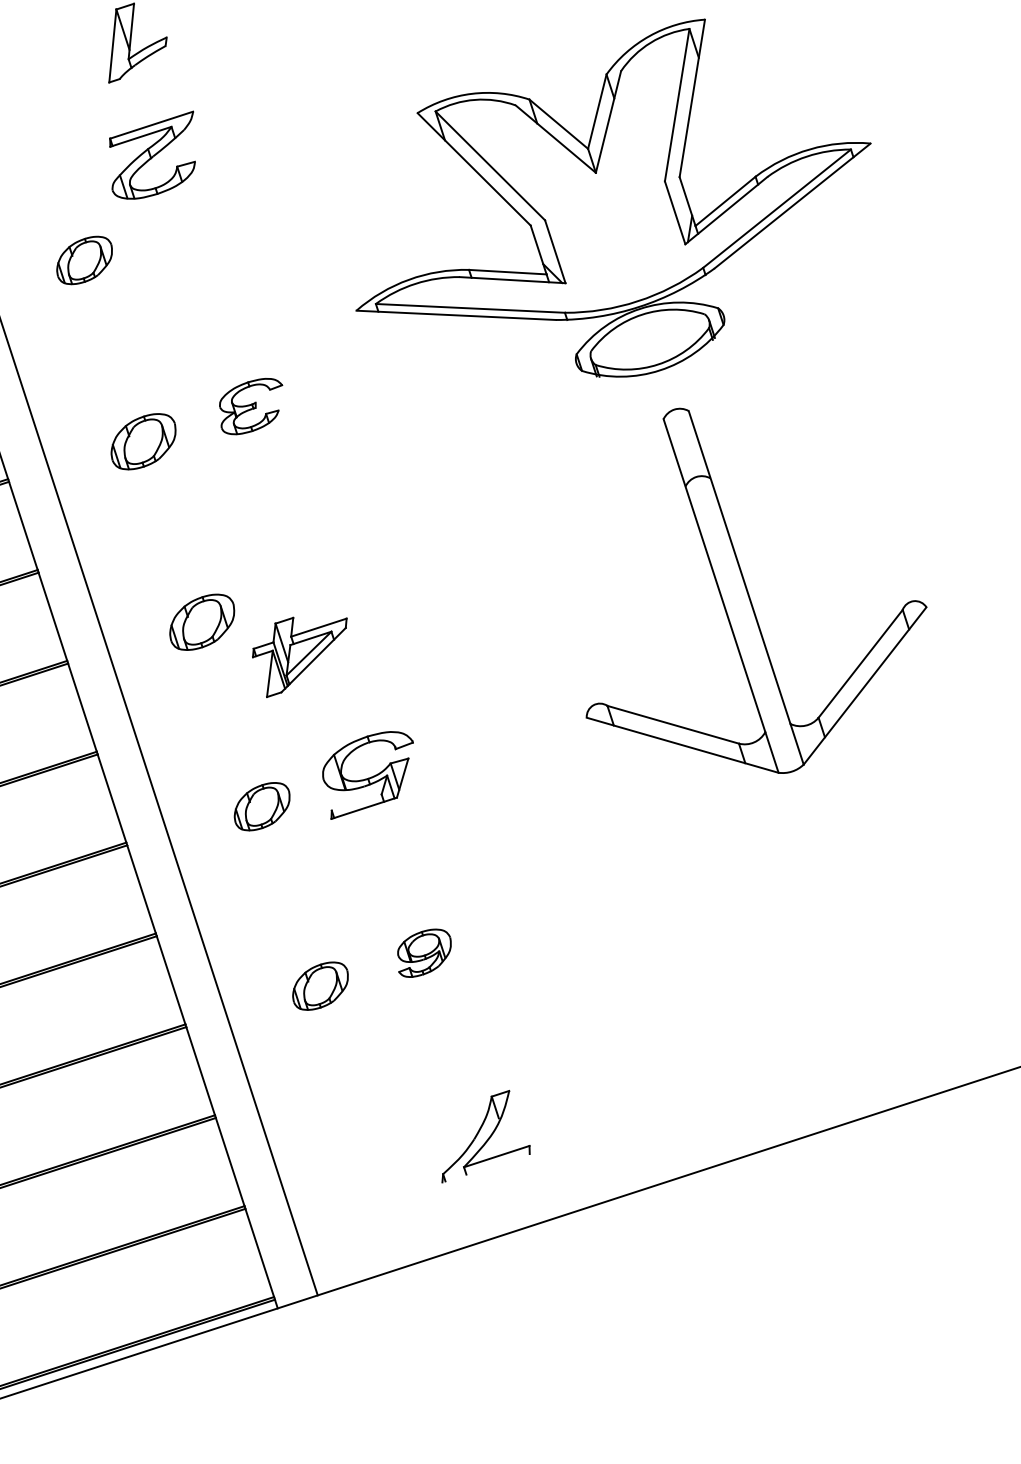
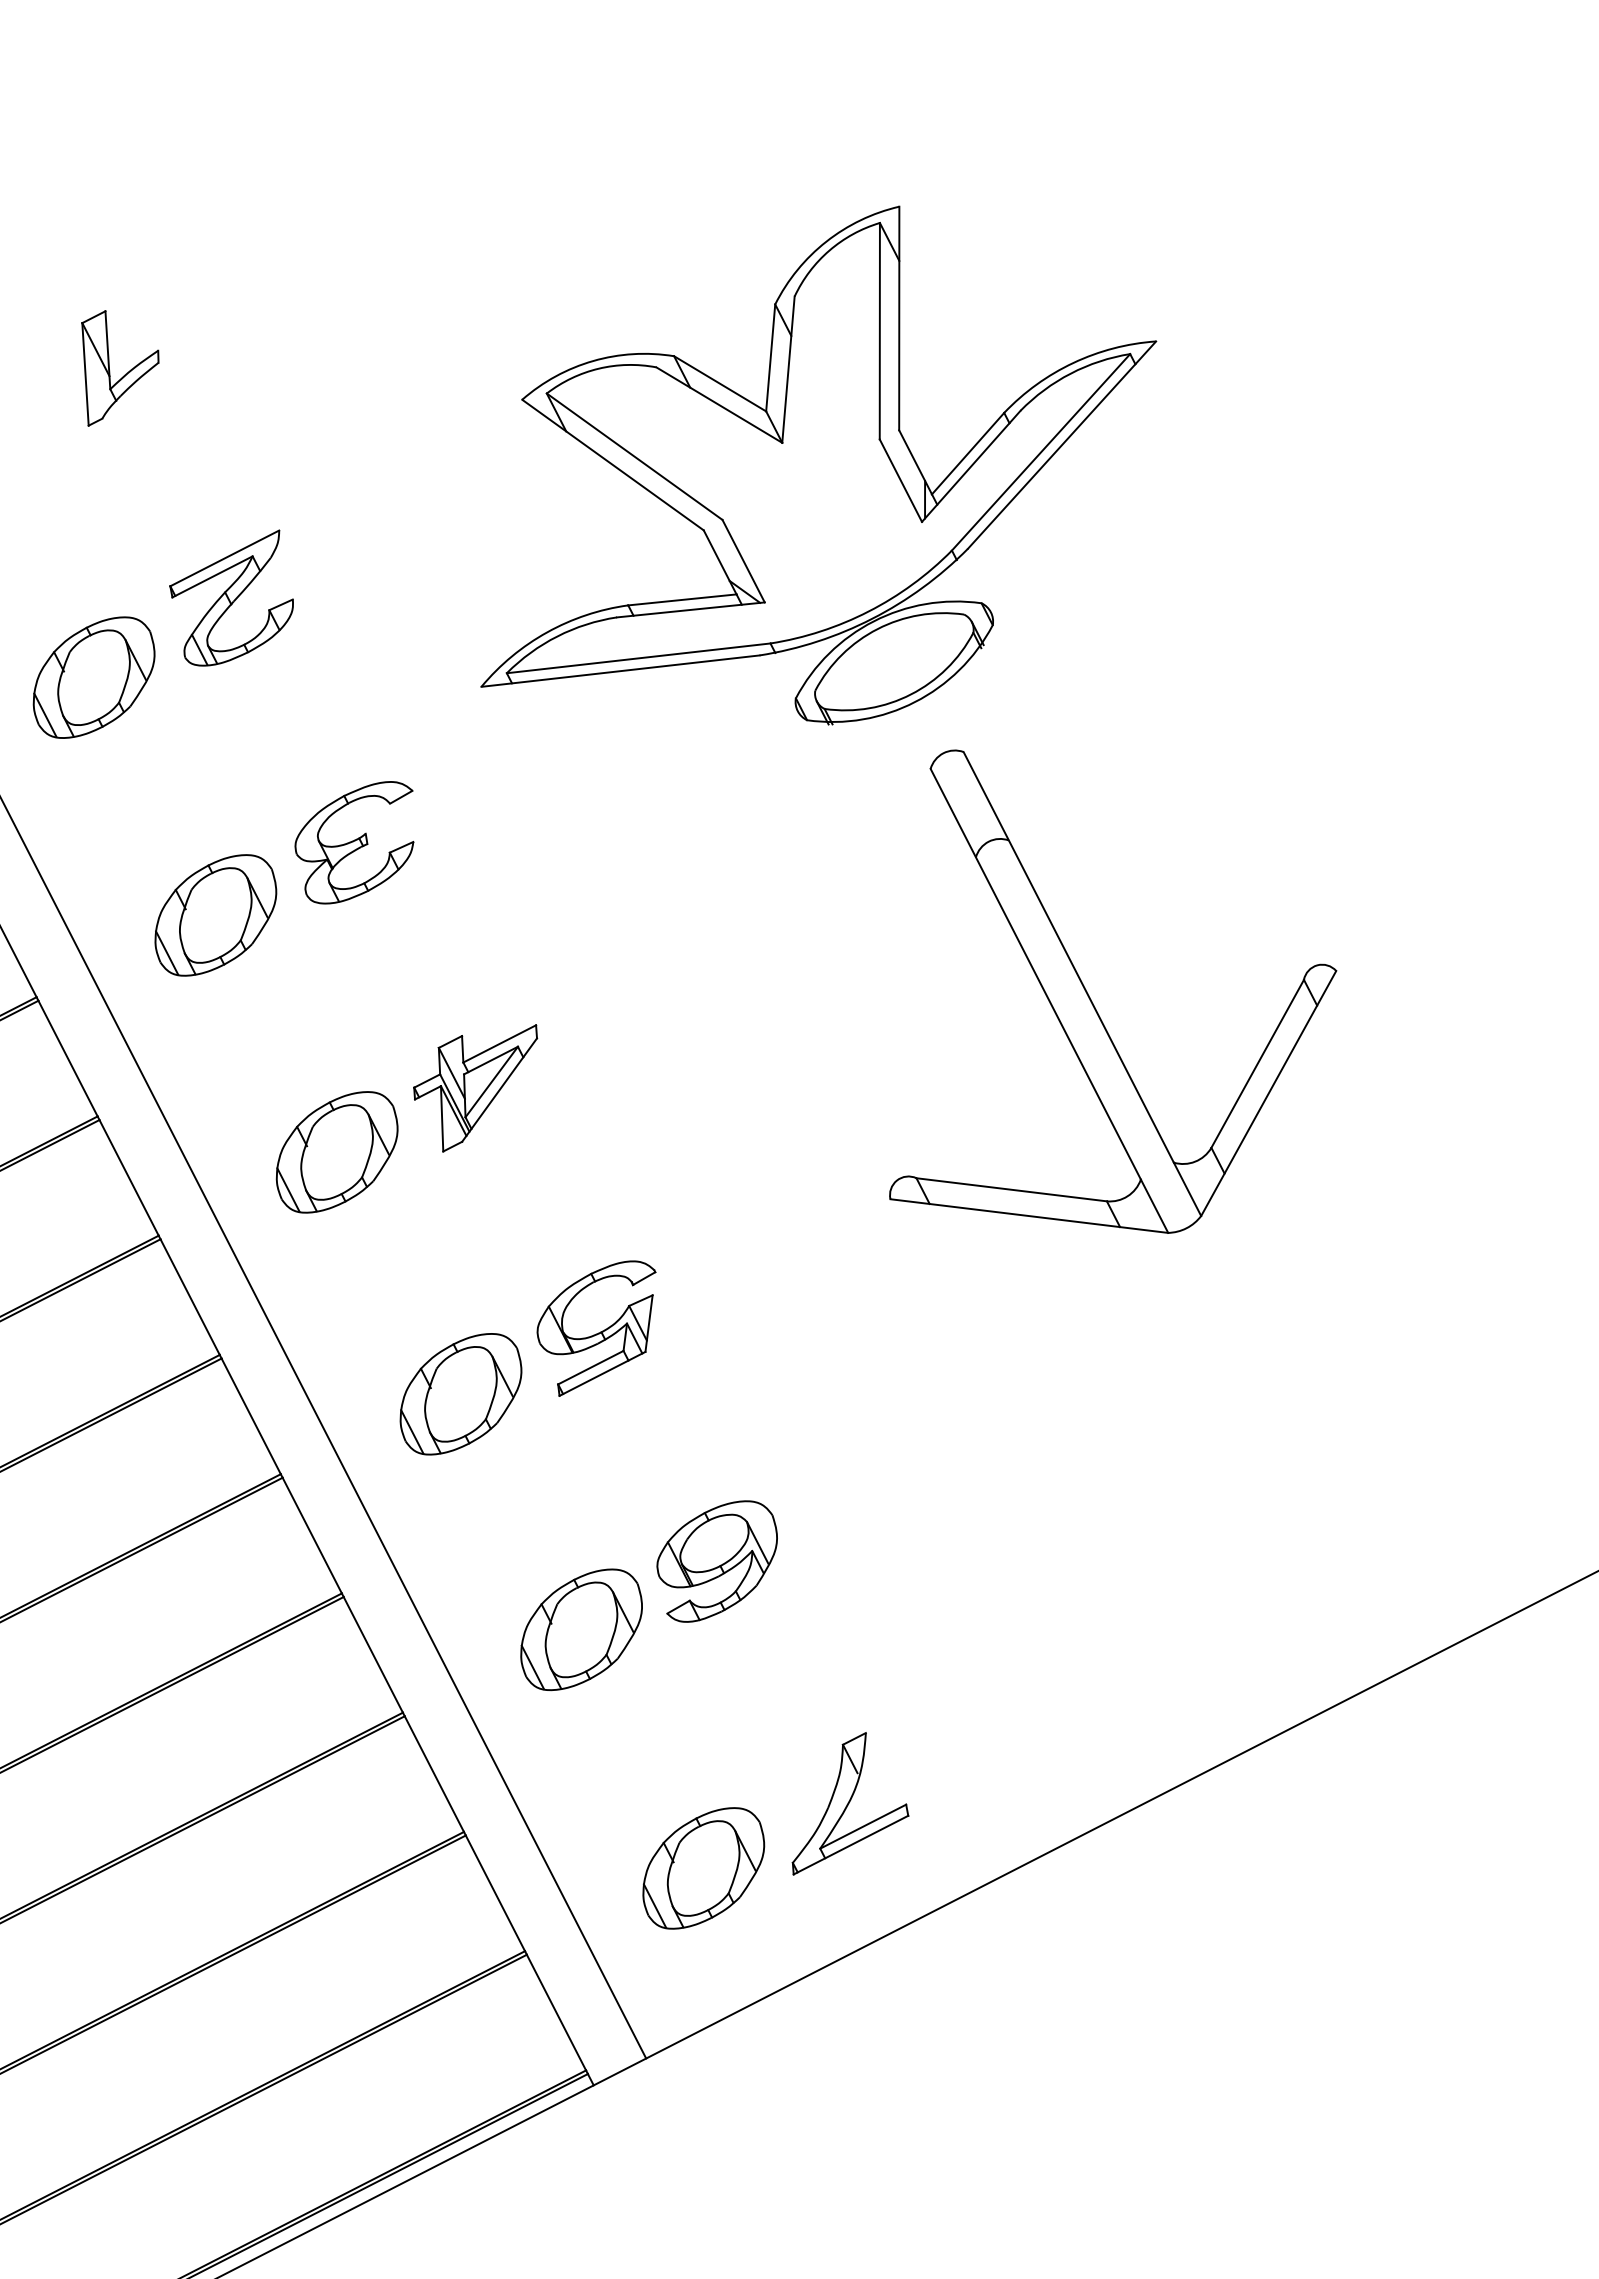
part: (151, 153) -> (231, 597), moved
part: (84, 260) -> (93, 677), size x1.67
part: (249, 406) -> (354, 842), size x1.43
part: (143, 441) -> (215, 915), size x1.43
part: (201, 622) -> (336, 1152), size x1.43
part: (296, 656) -> (475, 1088), moved
line: (356, 802) -> (590, 1367), added
part: (261, 806) -> (460, 1394), size x1.67
part: (423, 953) -> (716, 1561), size x1.67
part: (320, 985) -> (581, 1629), size x1.67
line: (485, 1167) -> (850, 1844), added
part: (379, 1168) -> (703, 1868), added

